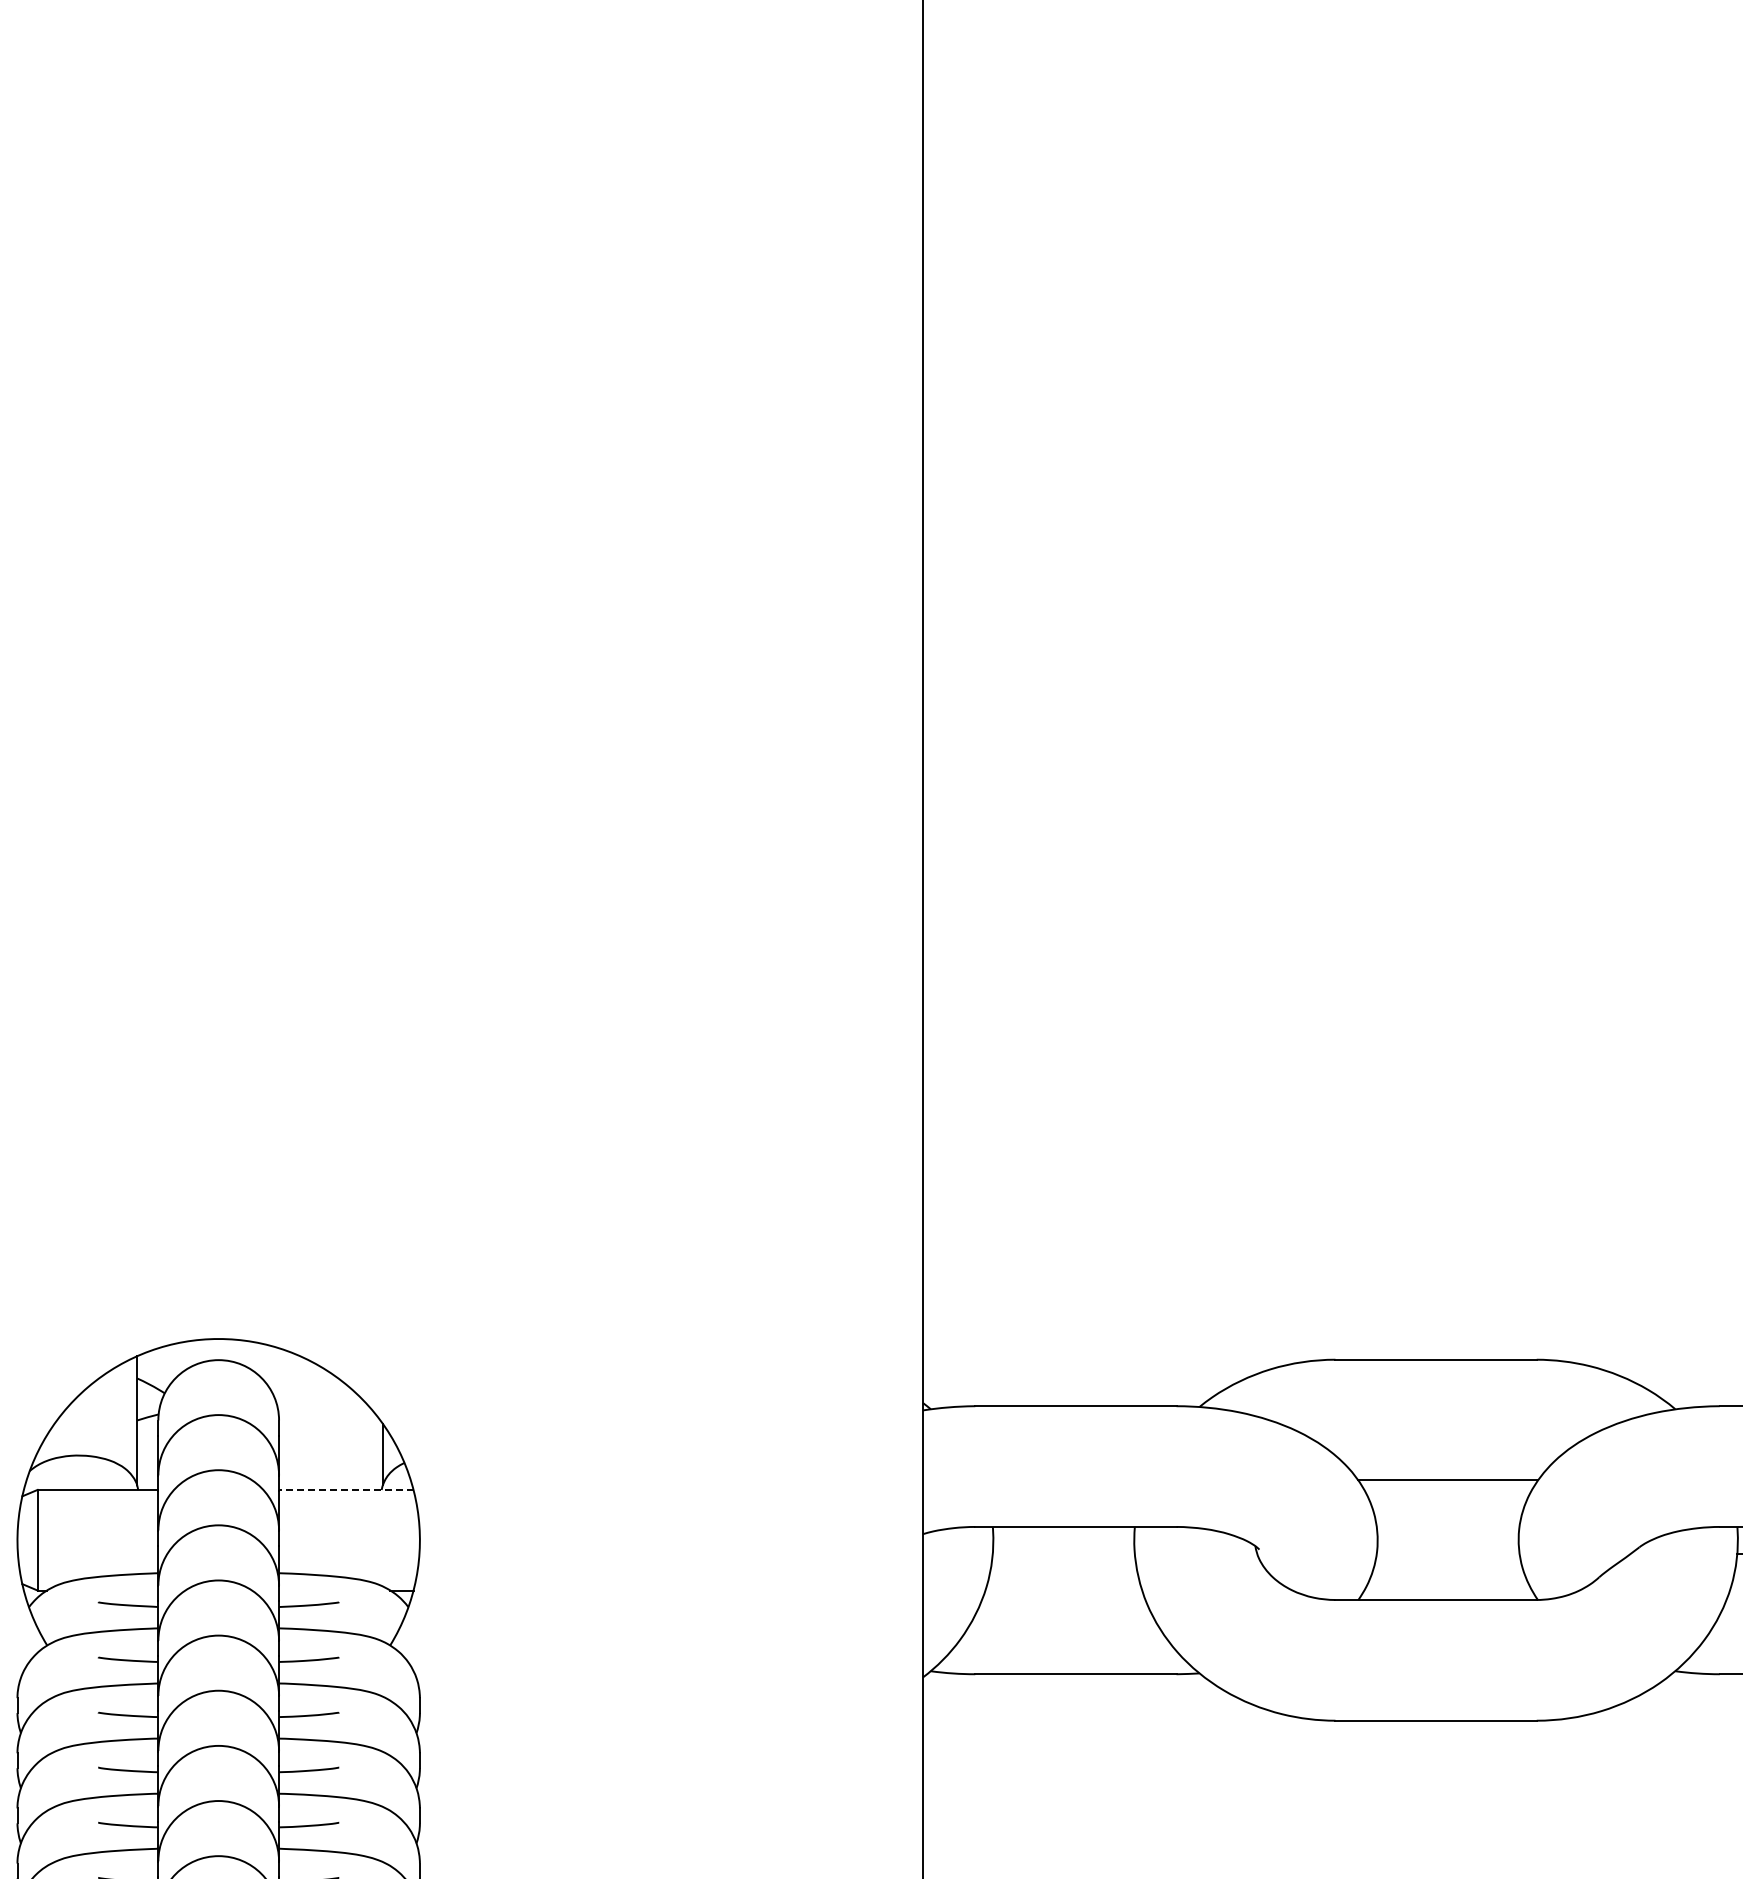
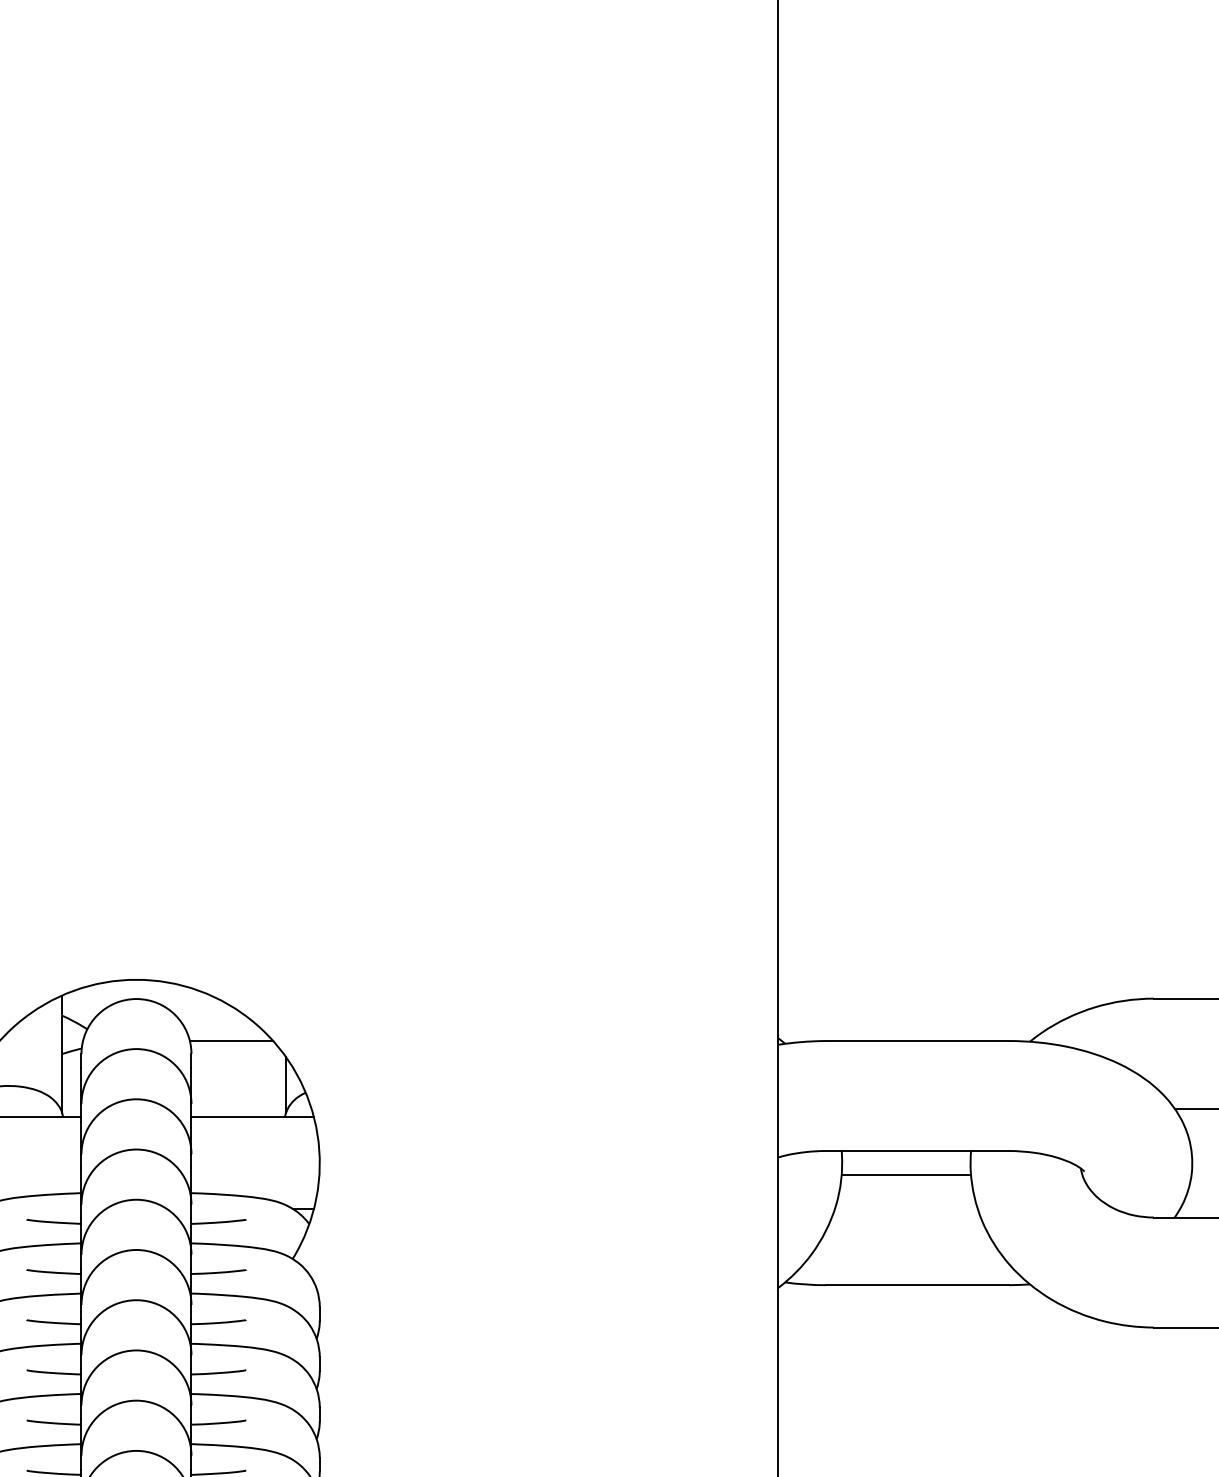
line: (322, 1406) -> (231, 1041), added
line: (345, 1489) -> (251, 1116), dashed -> solid
line: (1063, 1553) -> (906, 1175), added

